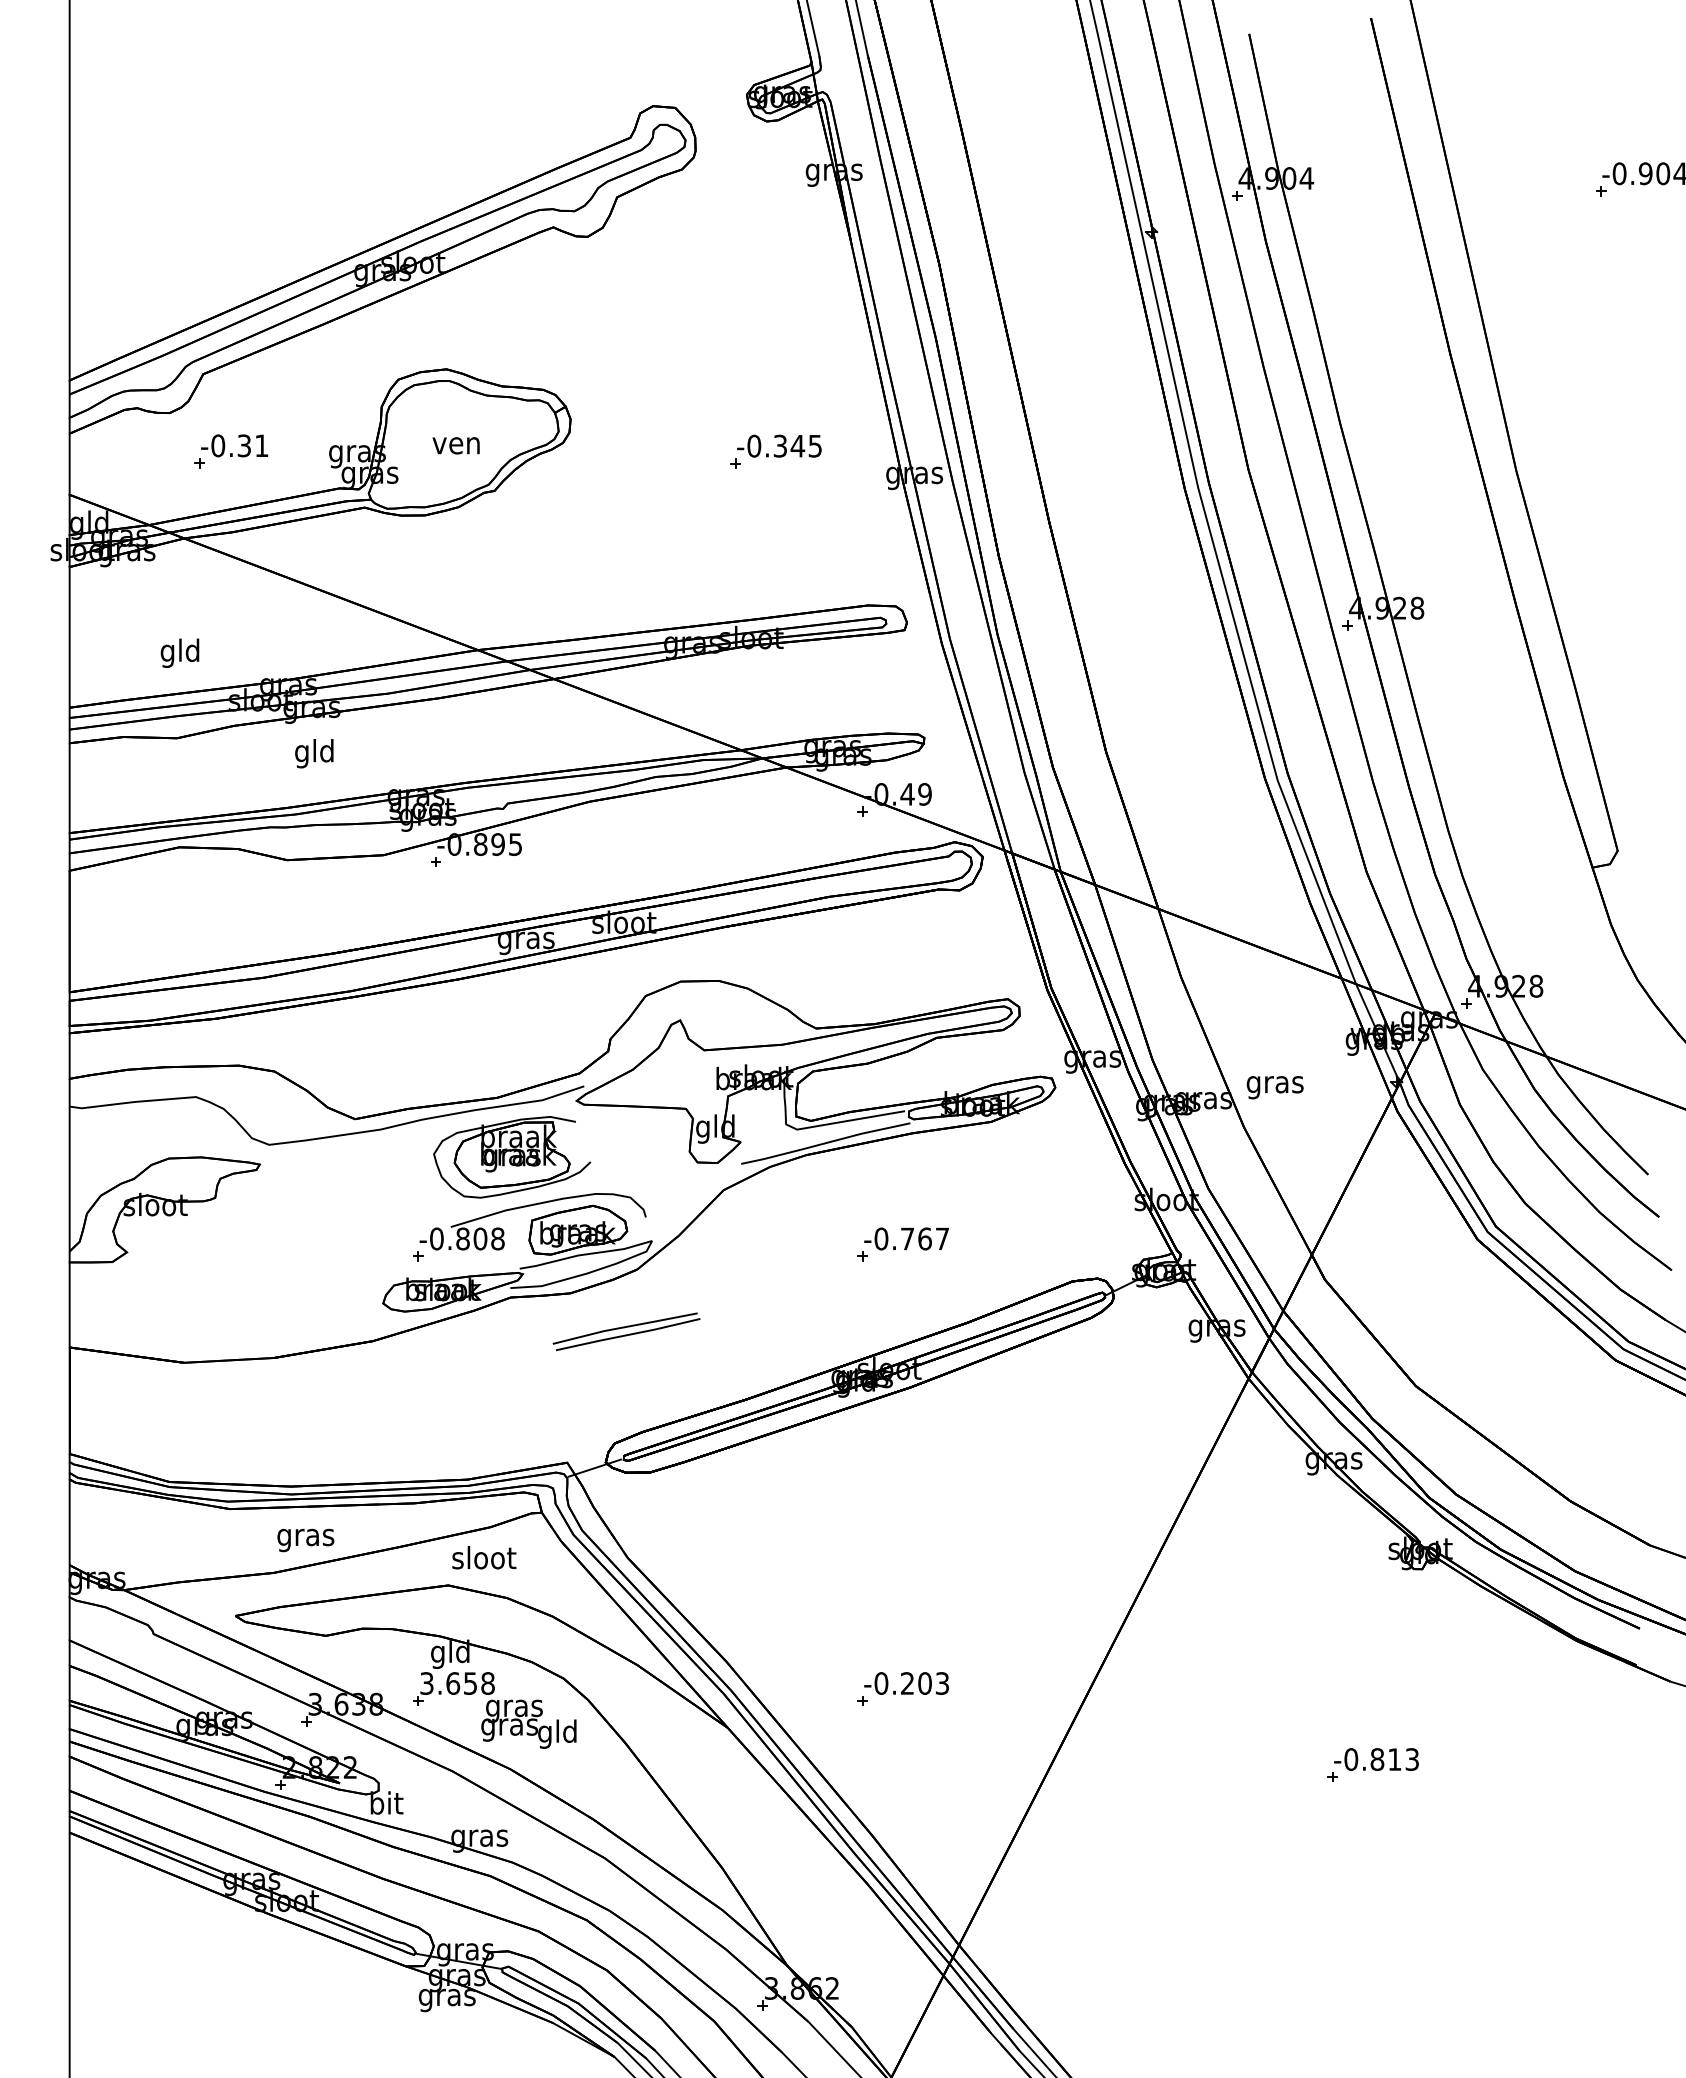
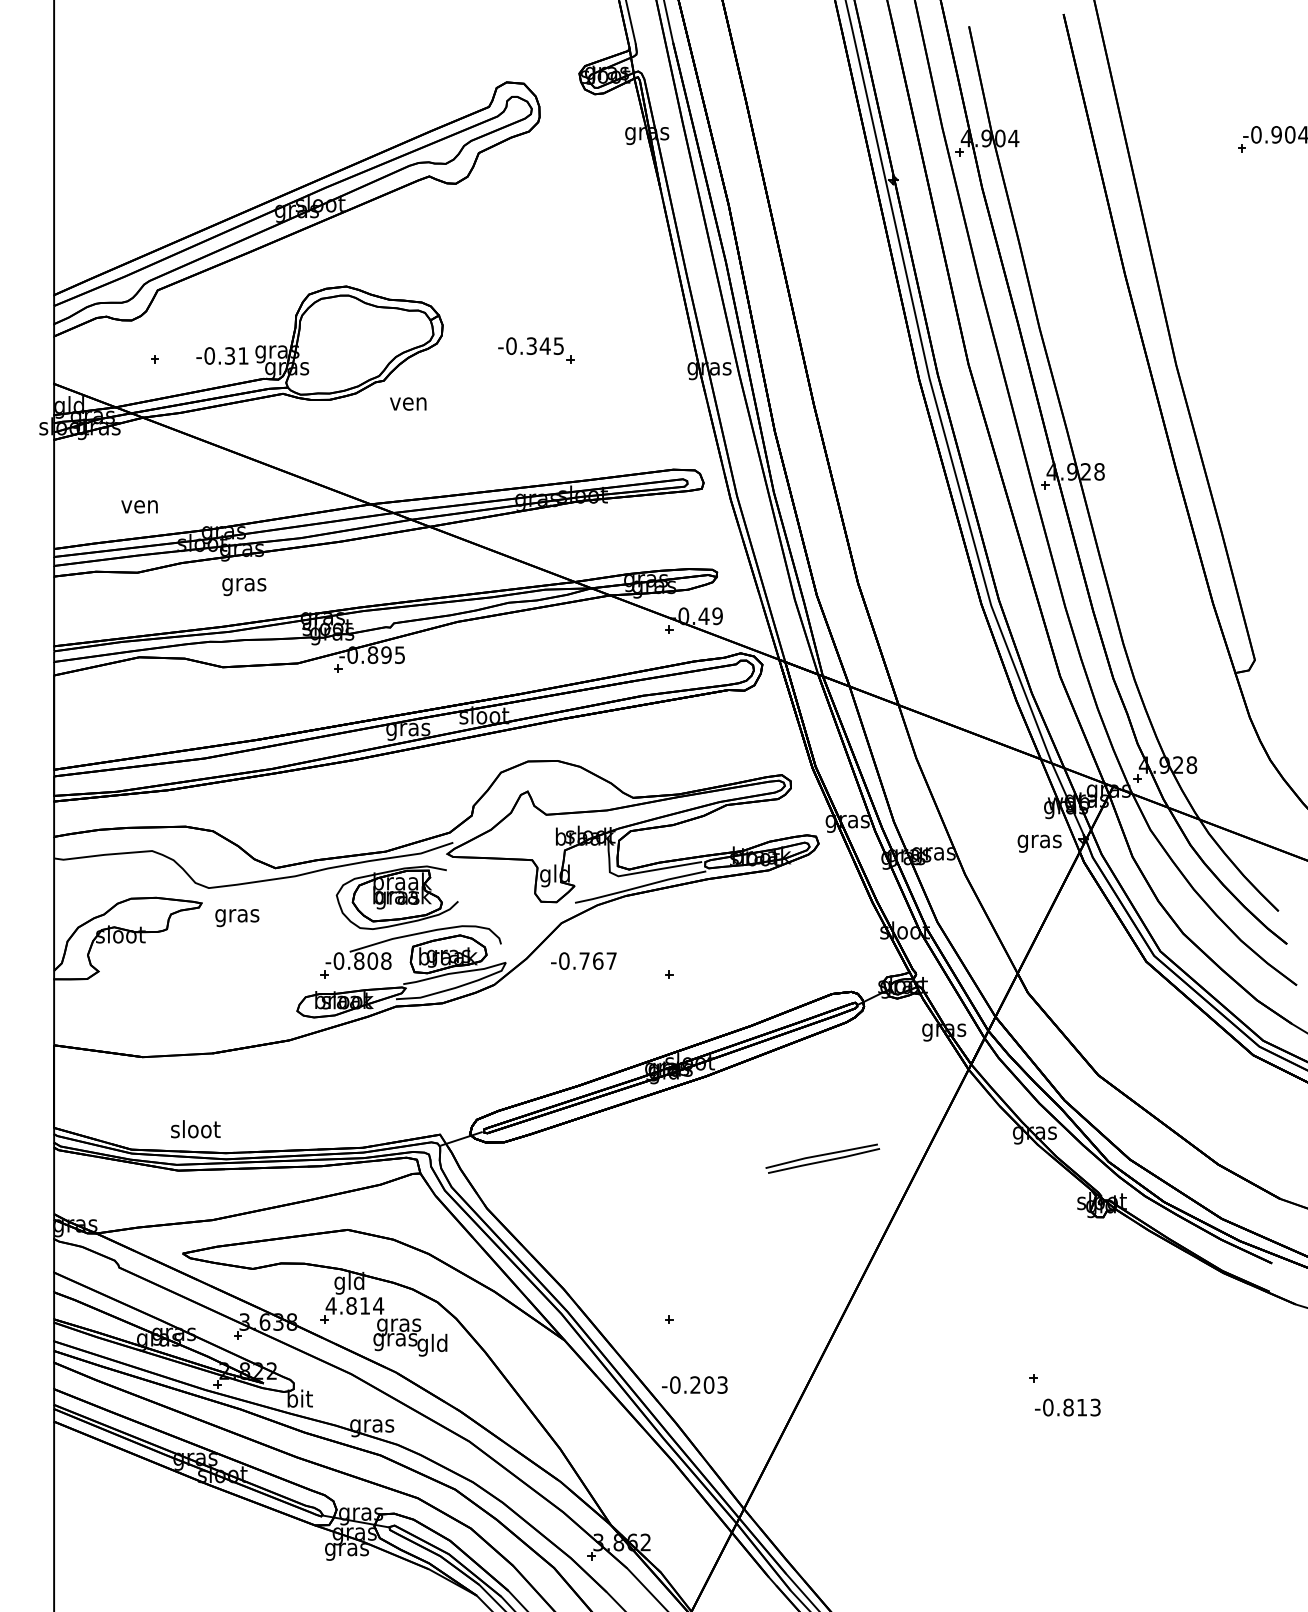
text: (234, 445) -> (222, 355), moved
text: (455, 445) -> (407, 403), moved
text: (779, 445) -> (531, 345), moved
text: (179, 652) -> (139, 506), gld -> ven
text: (314, 753) -> (244, 584), gld -> gras
text: (1274, 1087) -> (1039, 843), moved
text: (906, 1238) -> (583, 960), moved
part: (626, 1331) -> (822, 1158), moved
text: (305, 1540) -> (237, 918), moved
text: (484, 1557) -> (195, 1129), moved
text: (457, 1683) -> (354, 1305), 3.658 -> 4.814
text: (906, 1683) -> (694, 1385), moved
text: (1376, 1759) -> (1067, 1407), moved

